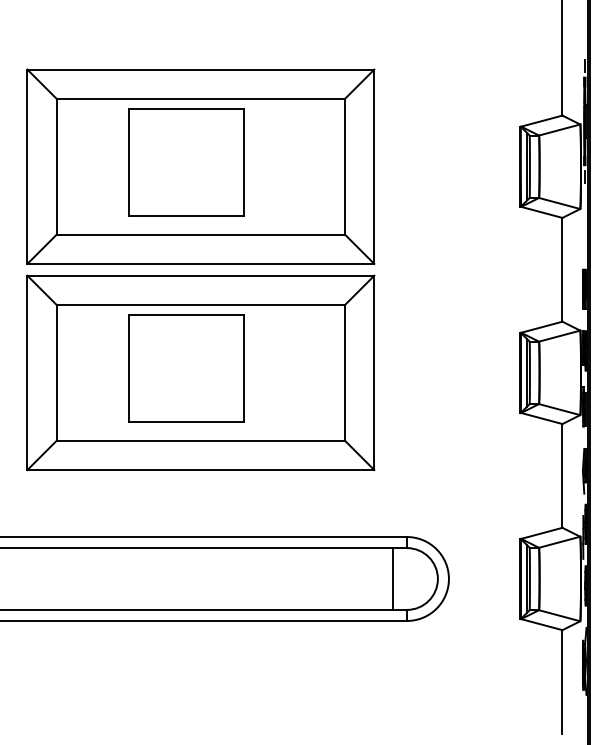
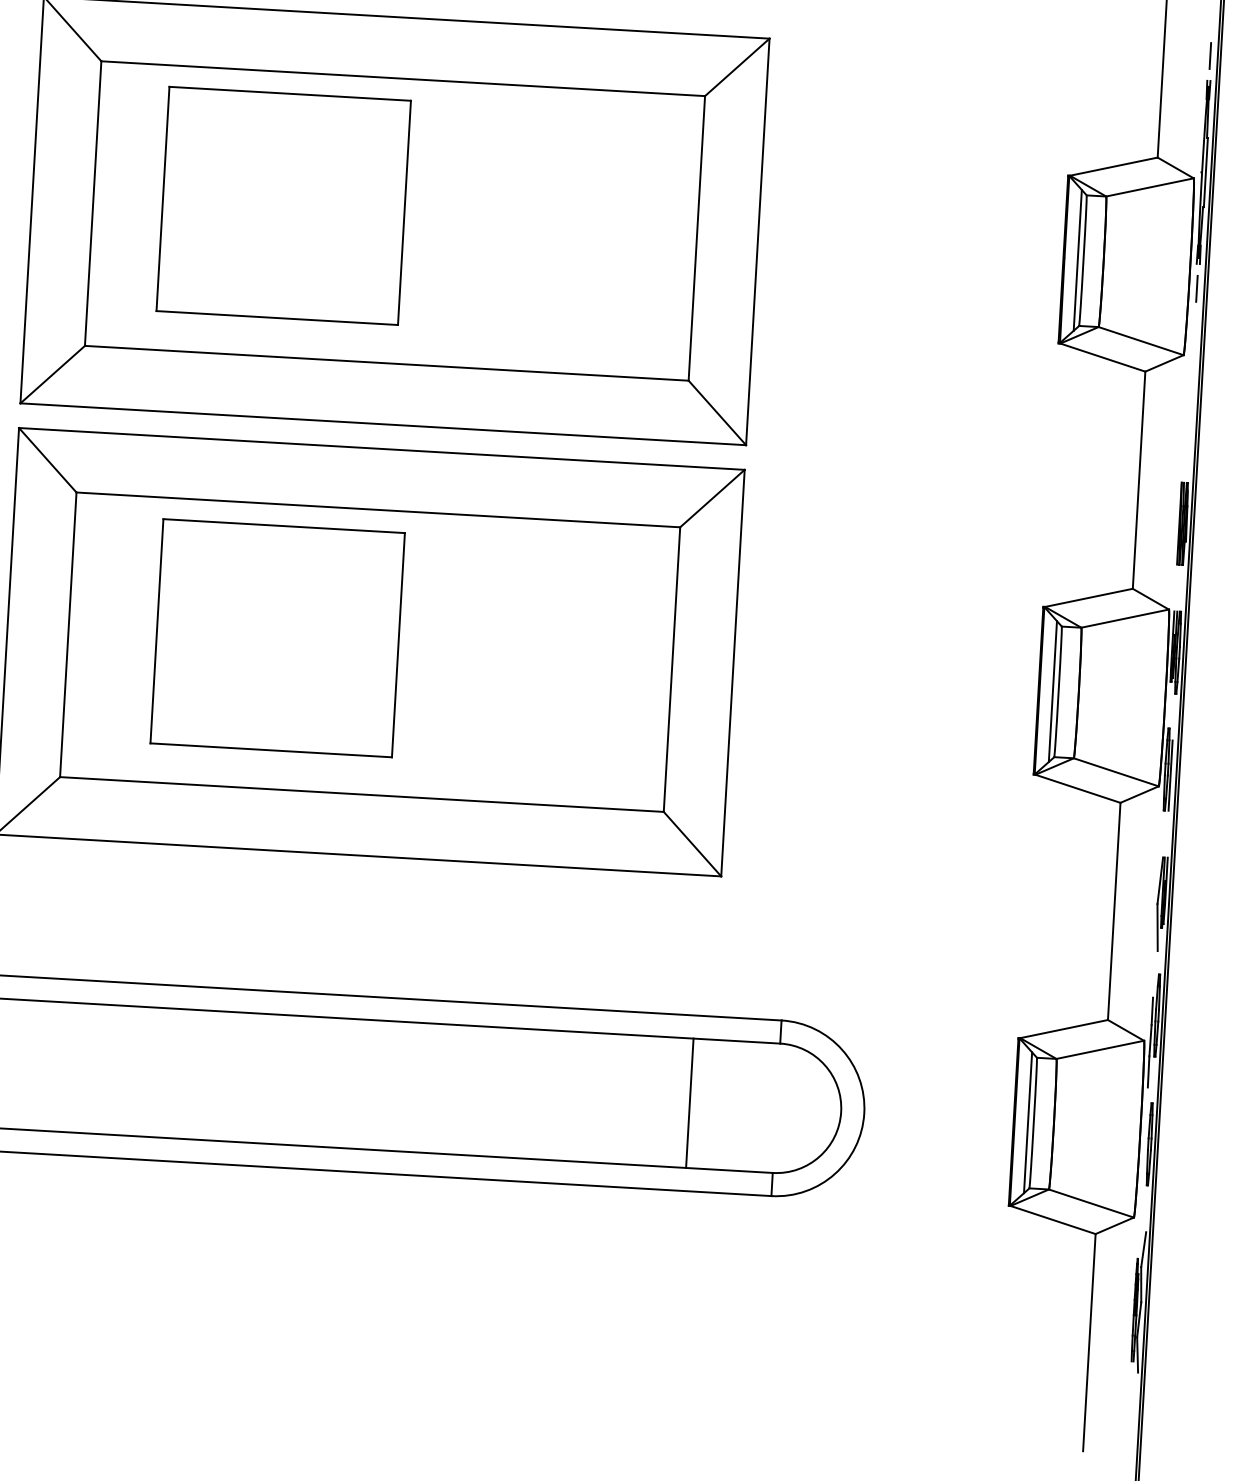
part: (186, 162) -> (283, 205), moved
part: (186, 368) -> (277, 637), moved
line: (392, 578) -> (689, 1102), moved

